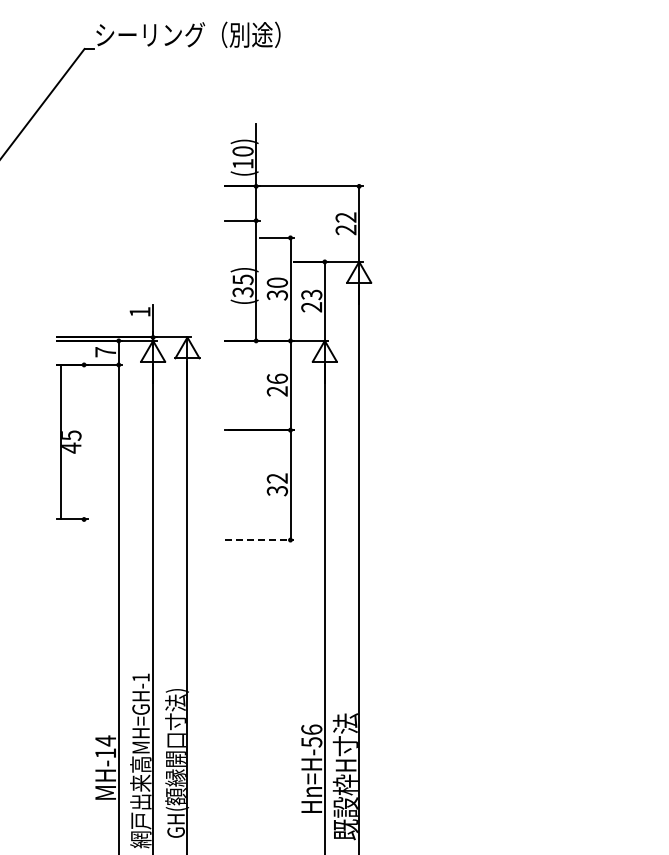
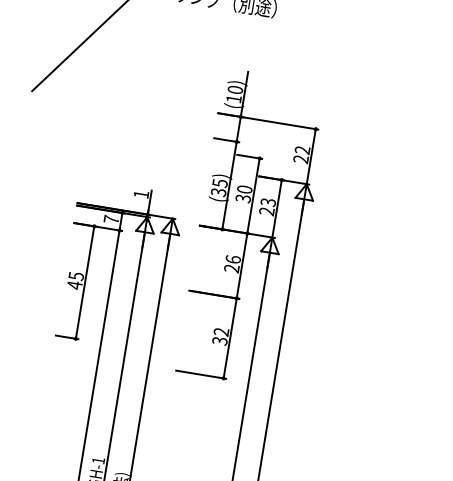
line: (61, 441) -> (85, 282), moved
line: (260, 540) -> (201, 375), dashed -> solid

